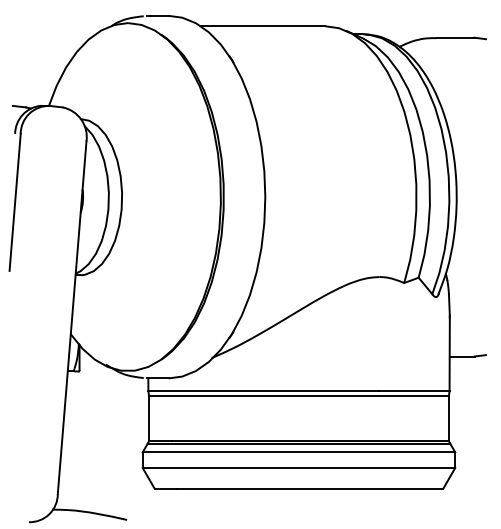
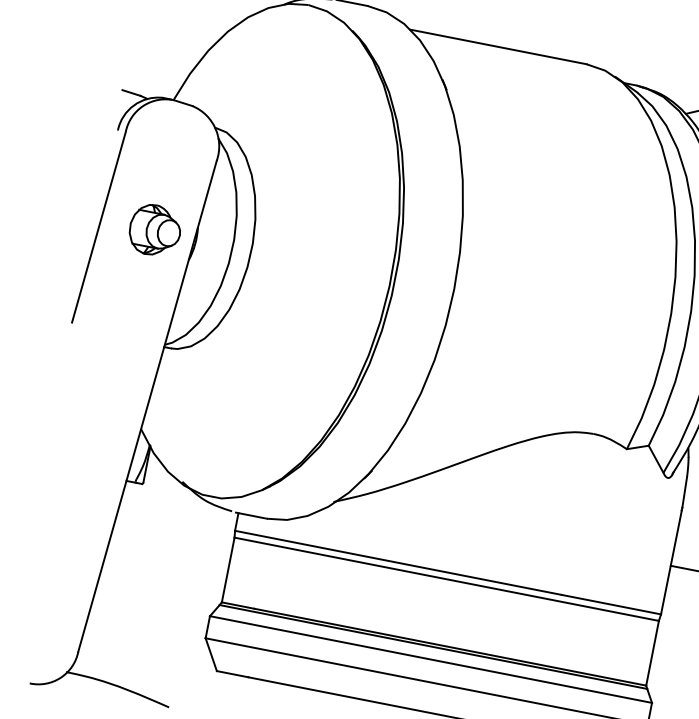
part: (53, 197) -> (154, 230), added

